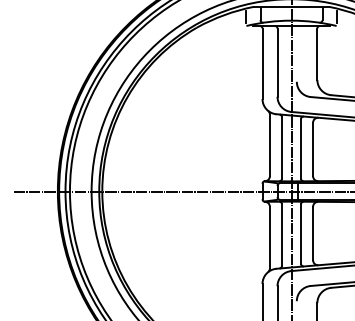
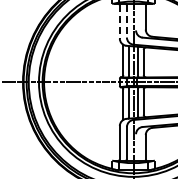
line: (261, 62) -> (119, 21), solid -> dashed
line: (276, 62) -> (126, 21), solid -> dashed

